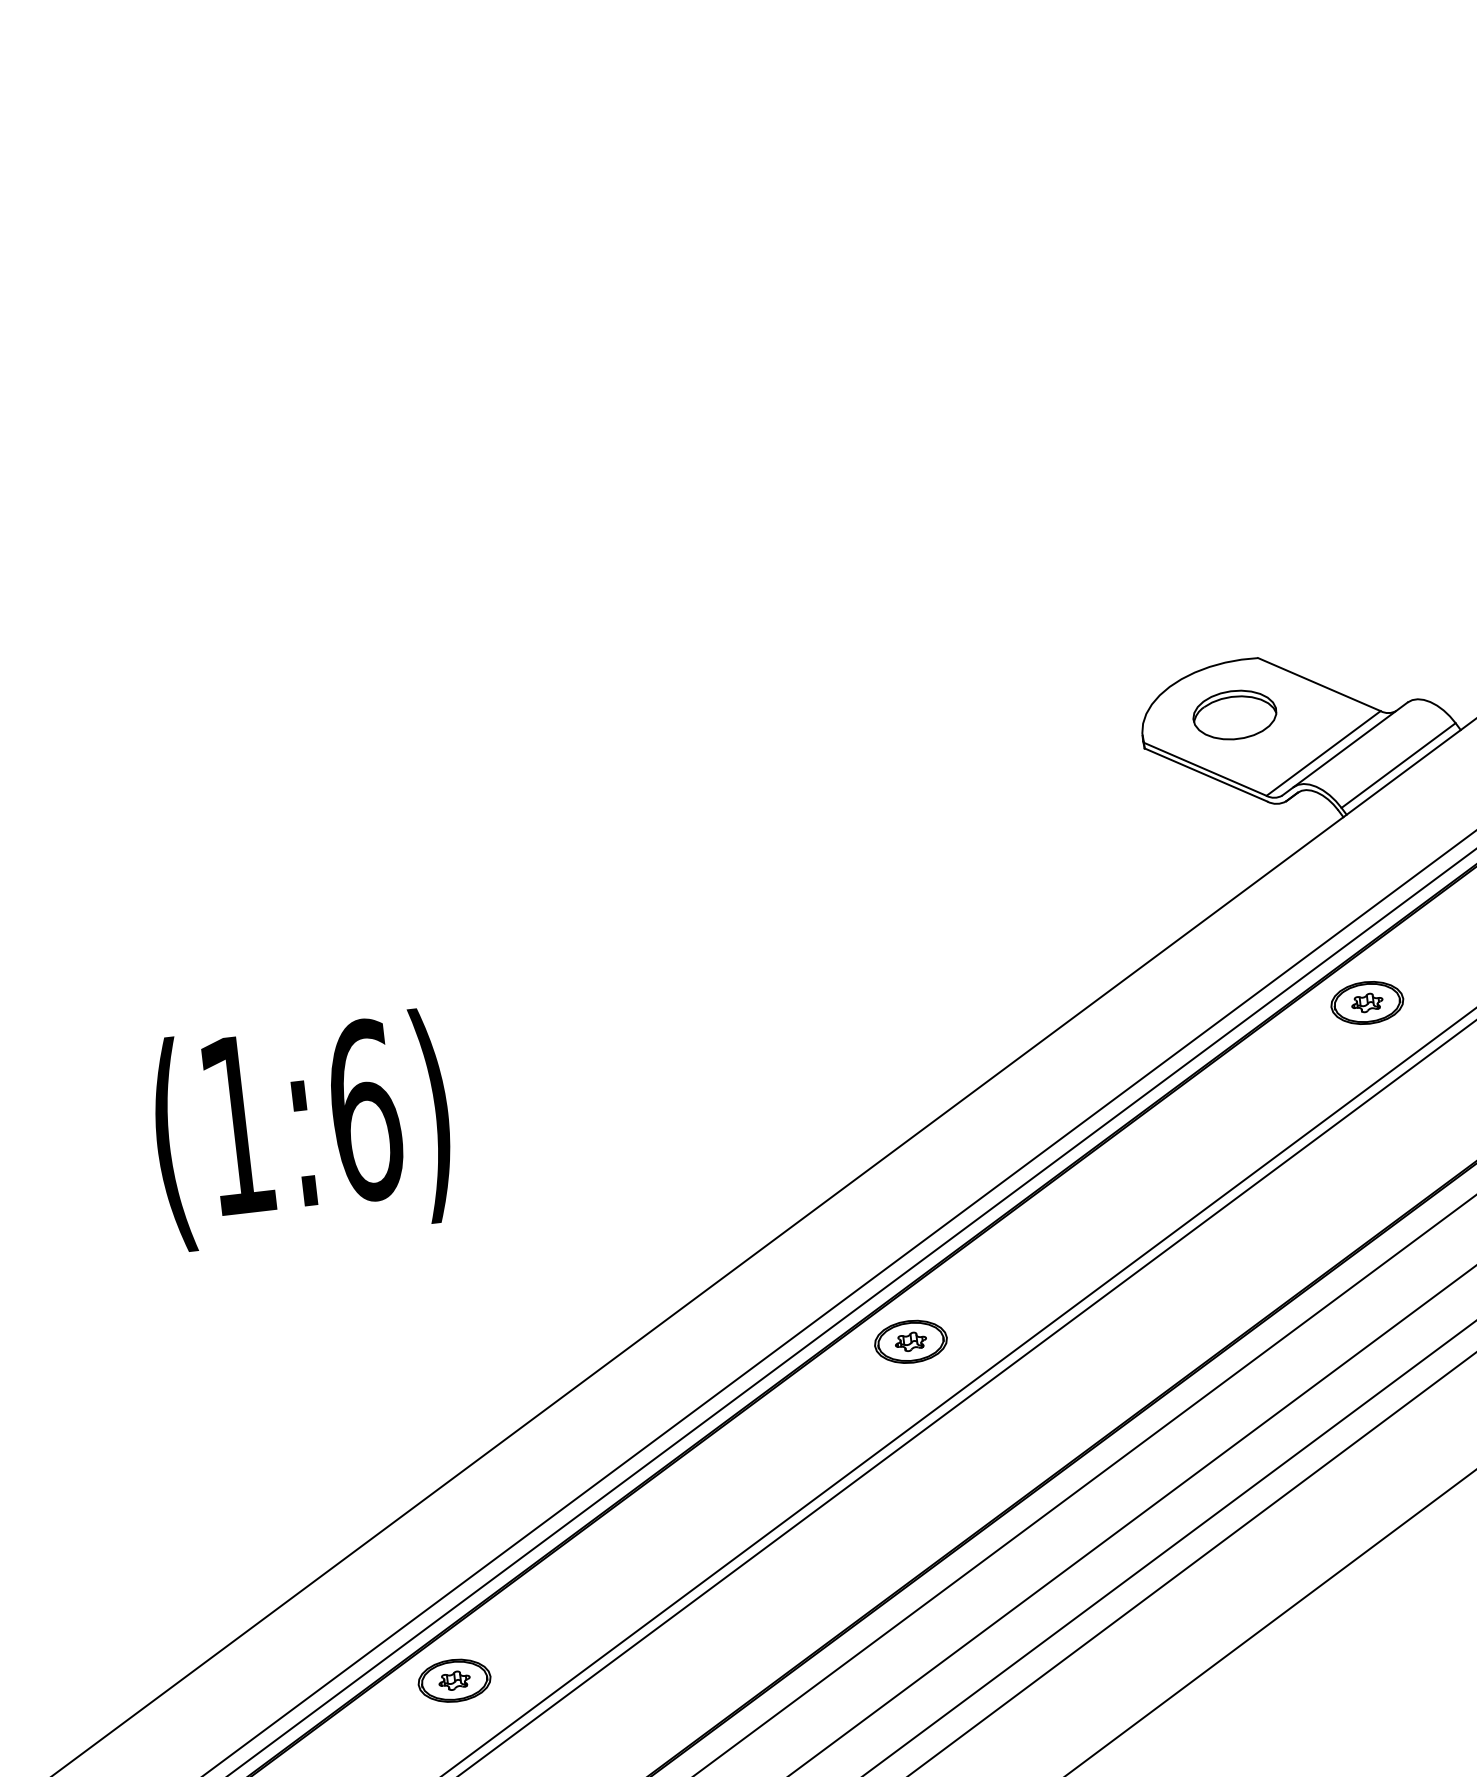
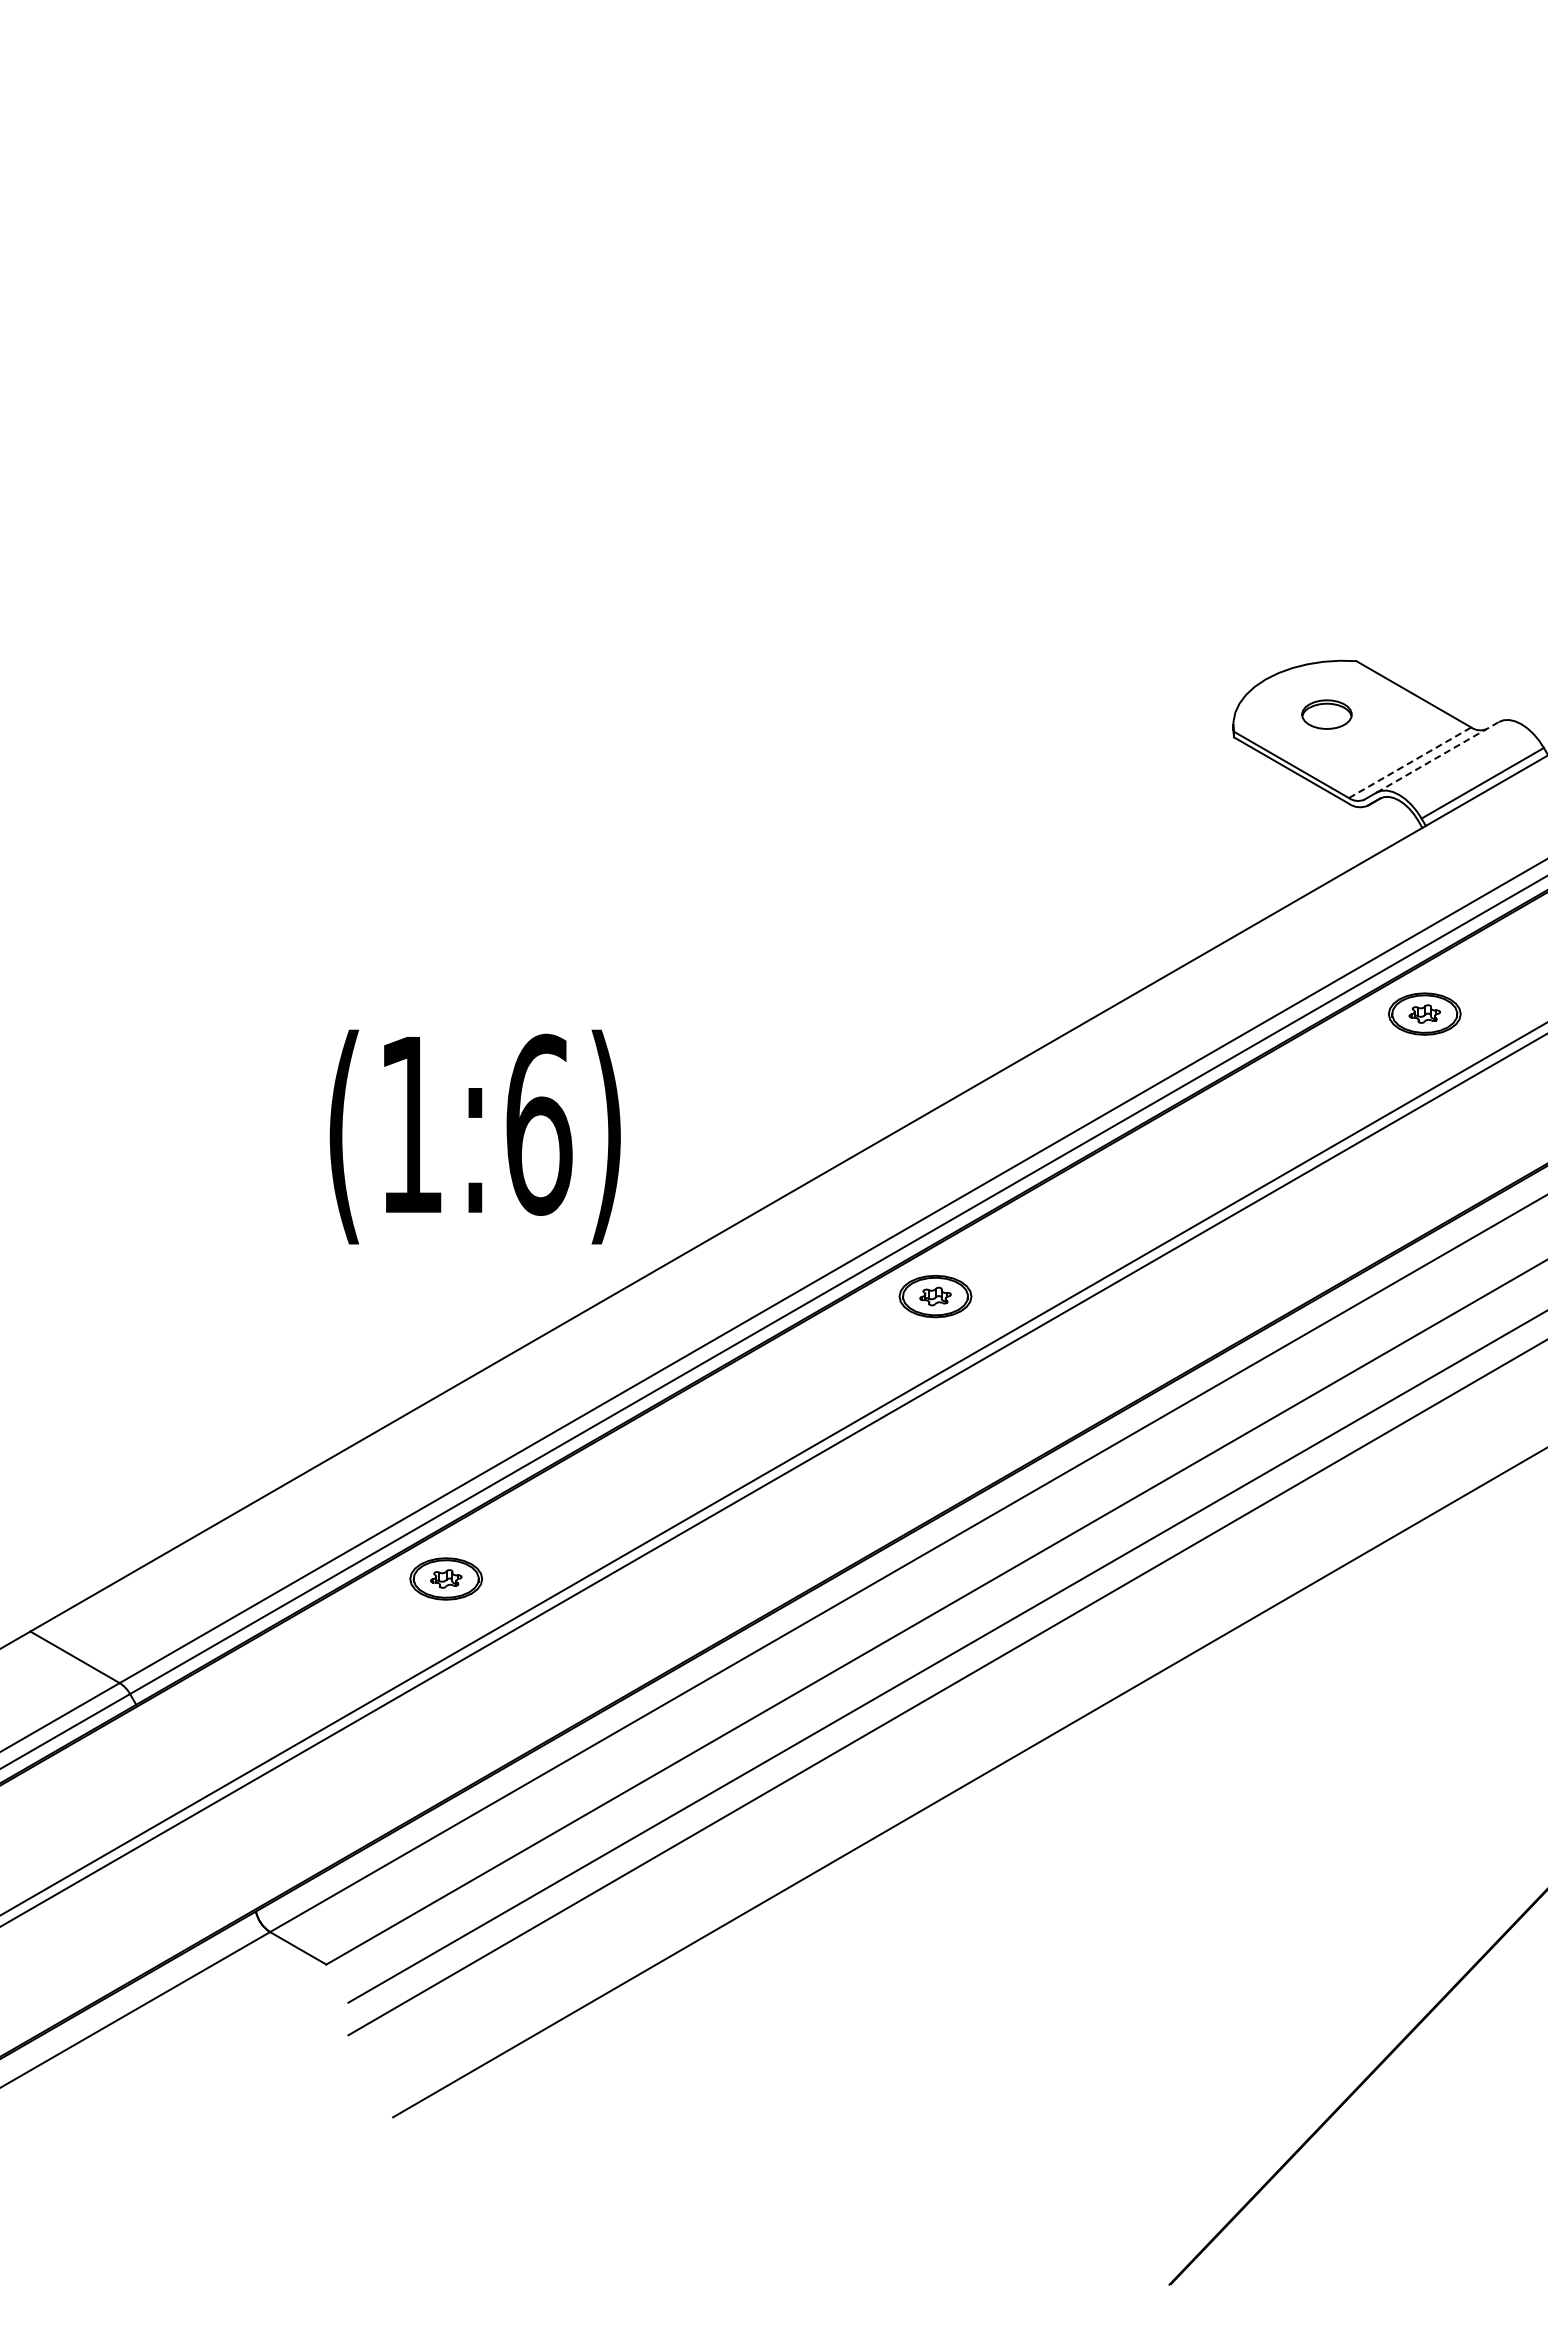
part: (1234, 714) -> (1326, 714), size x0.6
line: (1350, 745) -> (1437, 757), solid -> dashed
line: (1323, 753) -> (1410, 762), solid -> dashed
text: (301, 1129) -> (474, 1136), moved

